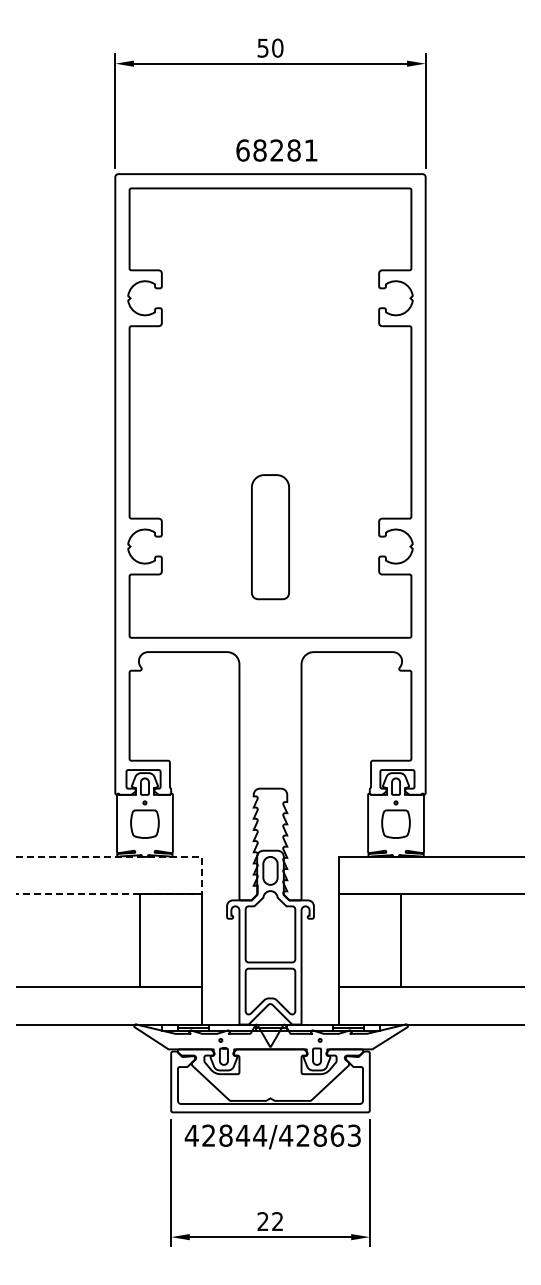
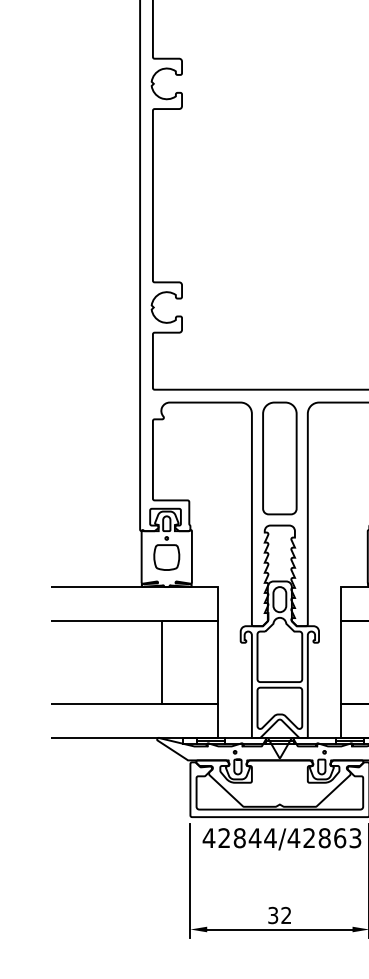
part: (270, 537) -> (279, 458), moved
line: (202, 875) -> (218, 603), dashed -> solid
text: (262, 1221) -> (272, 915), 22 -> 32

